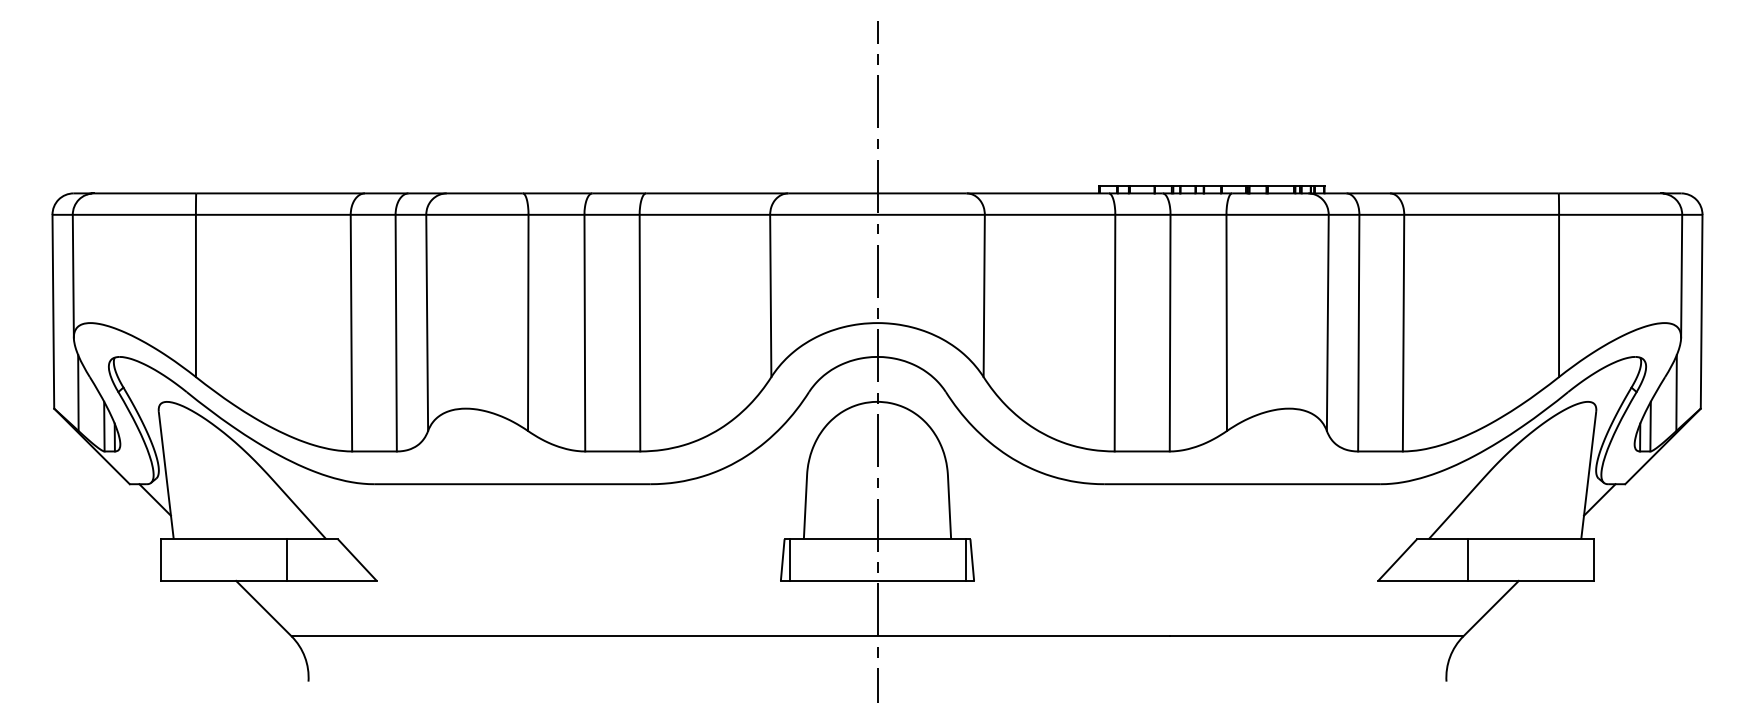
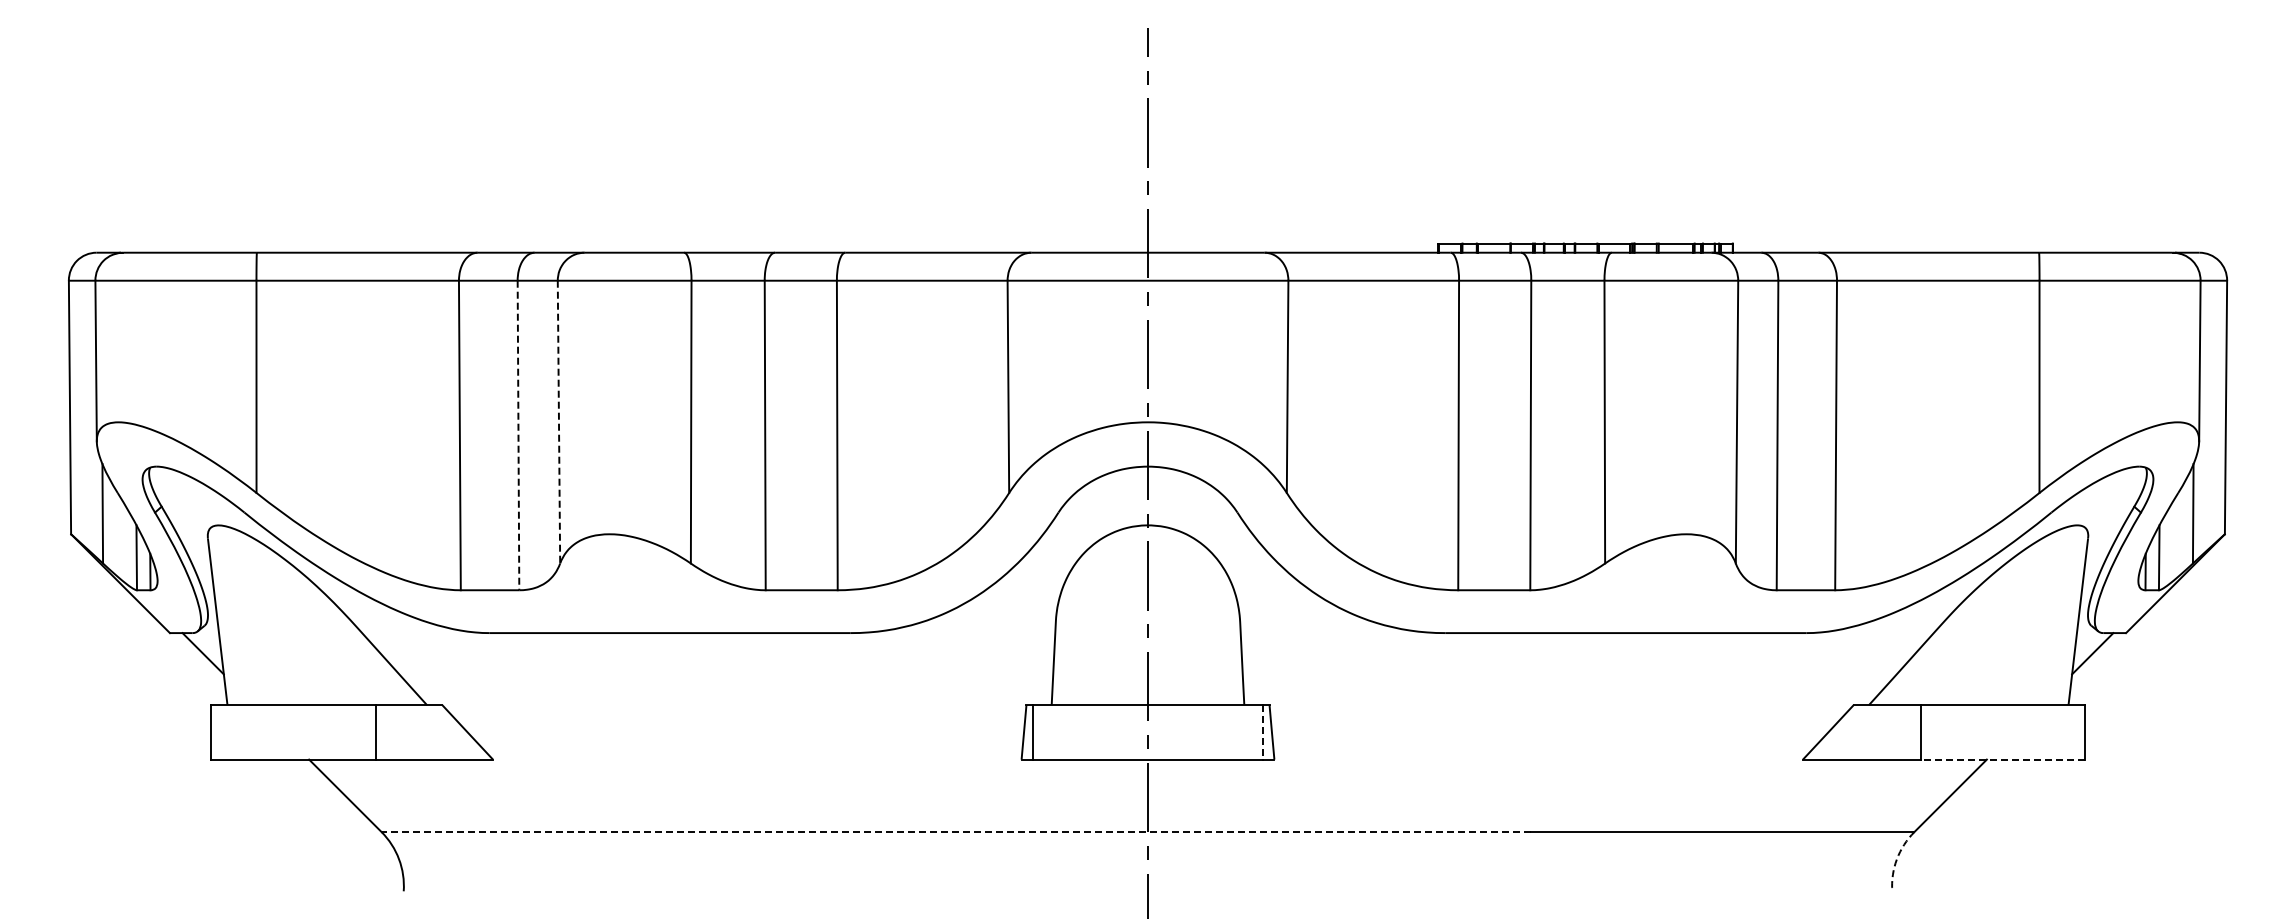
line: (426, 323) -> (558, 422), solid -> dashed
line: (396, 333) -> (518, 435), solid -> dashed
line: (965, 560) -> (1263, 732), solid -> dashed
line: (1530, 580) -> (2002, 759), solid -> dashed
line: (731, 636) -> (956, 832), solid -> dashed
arc: (1449, 657) -> (1896, 859), solid -> dashed

